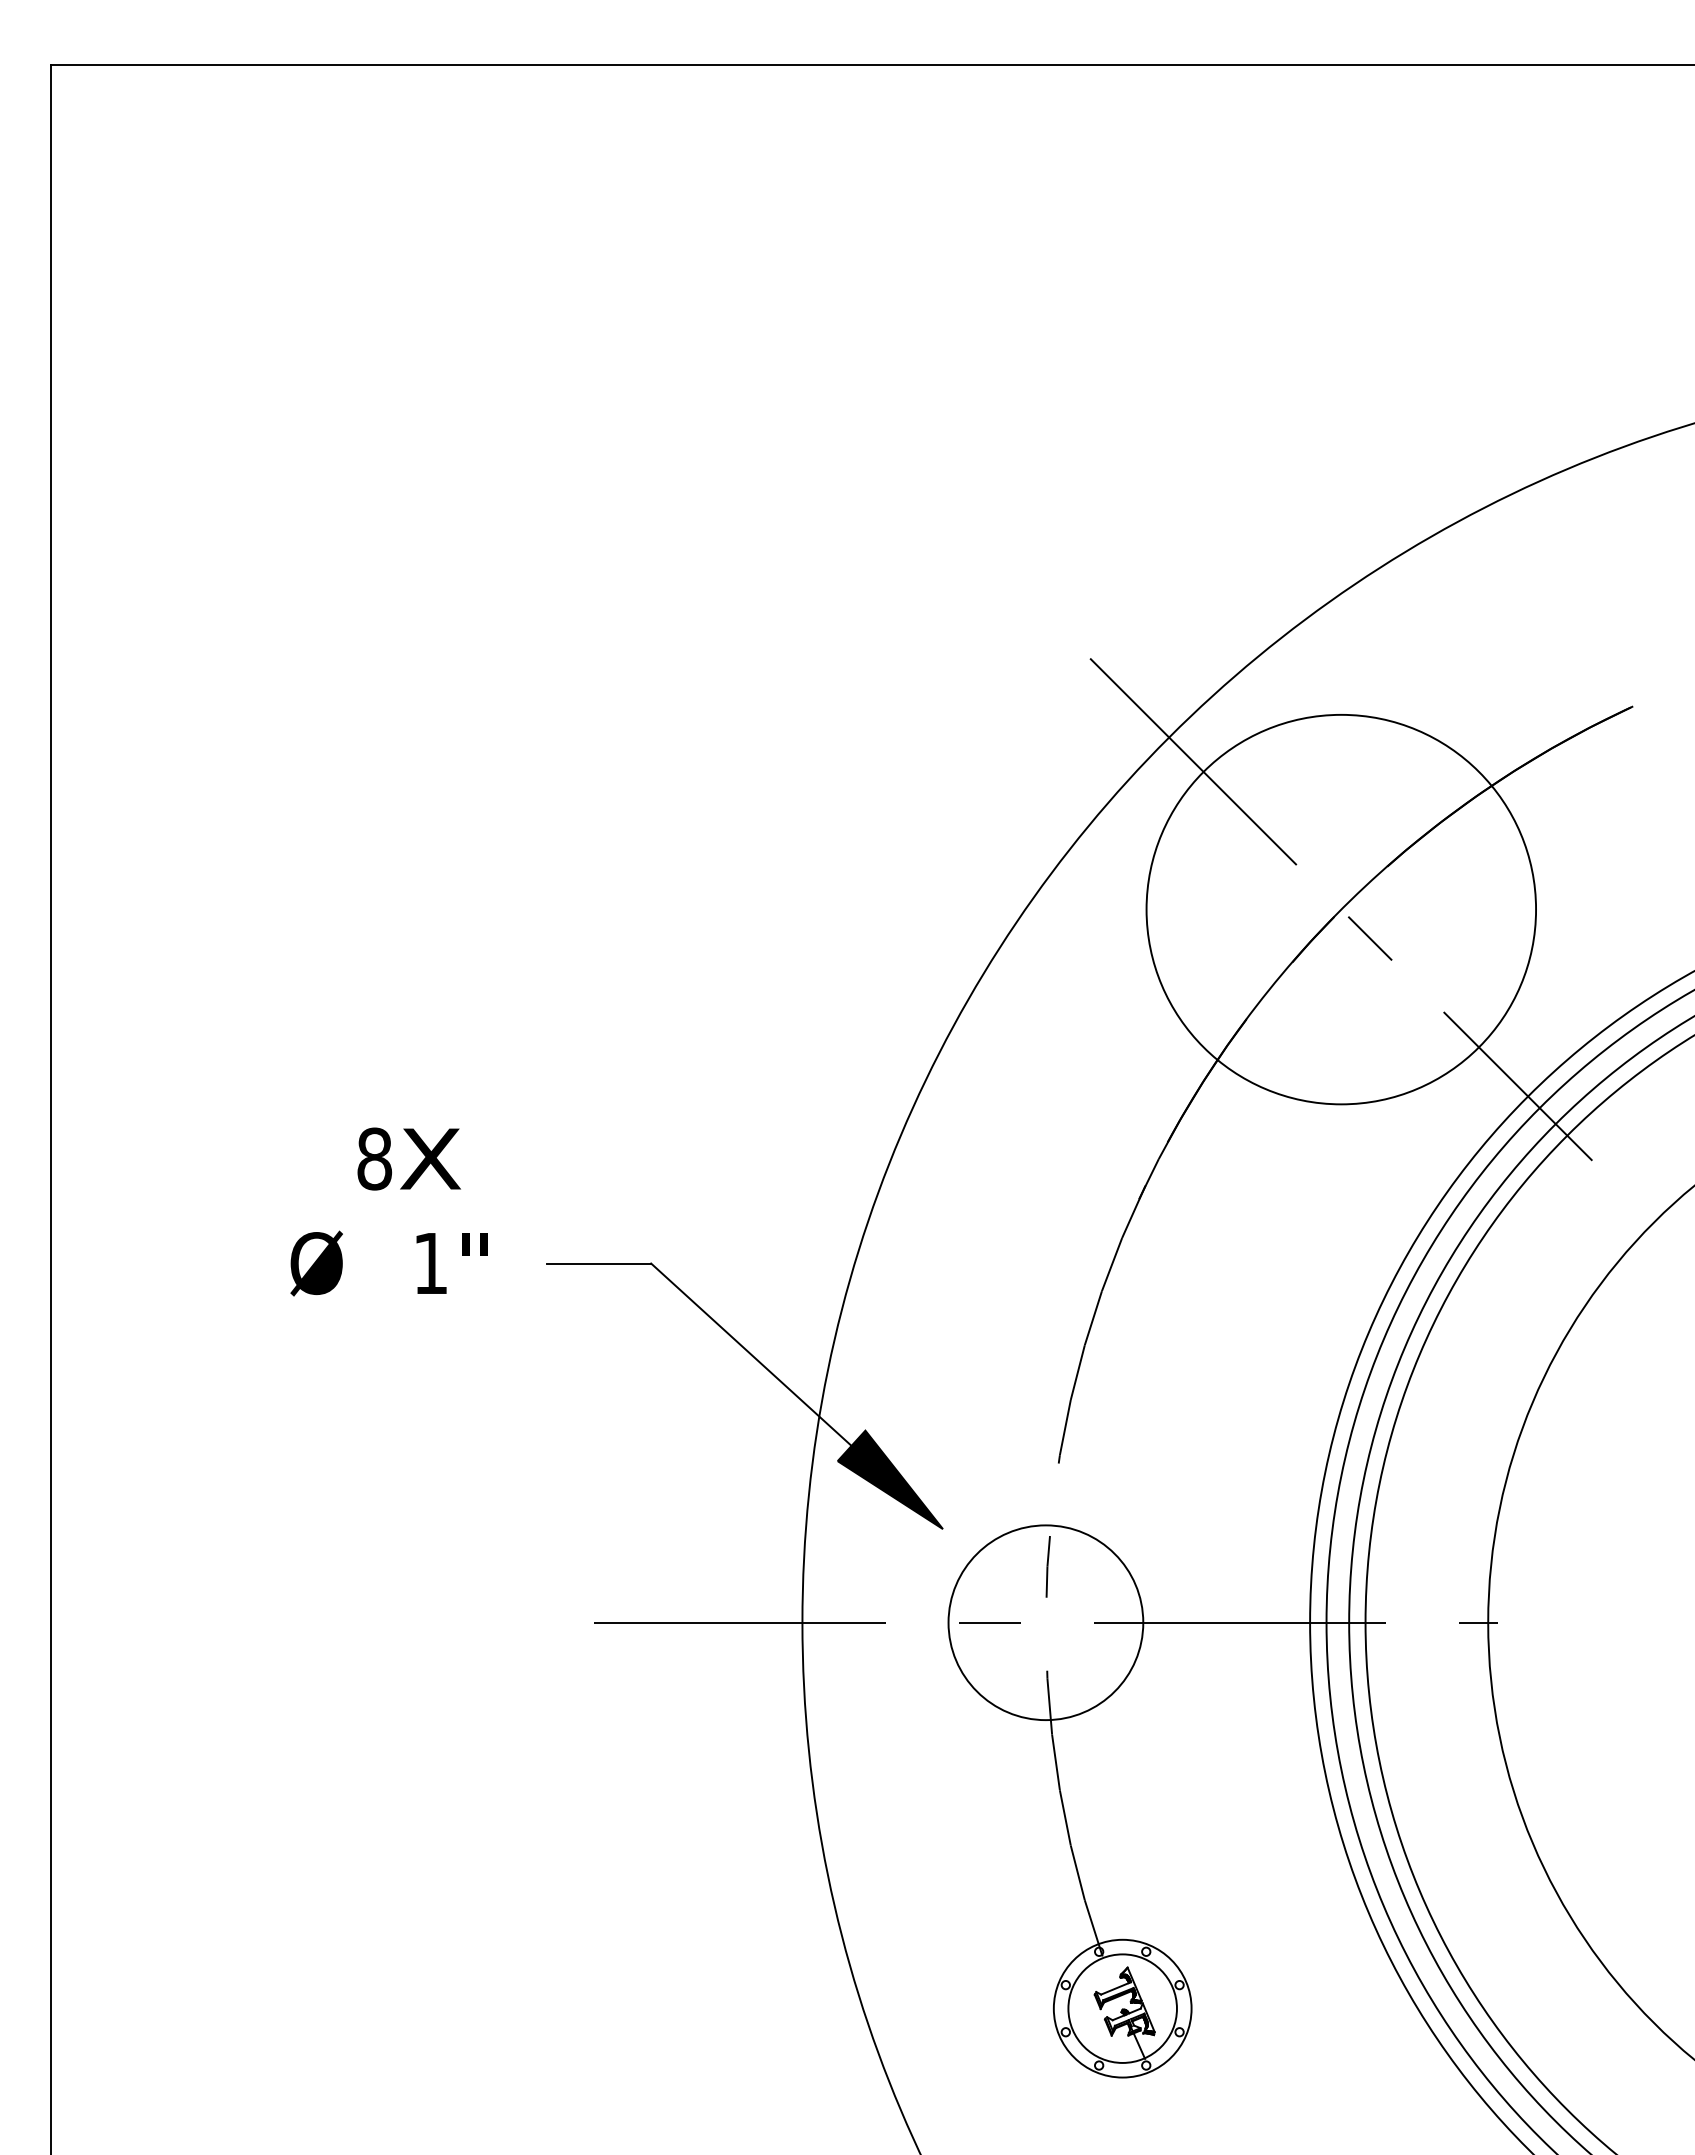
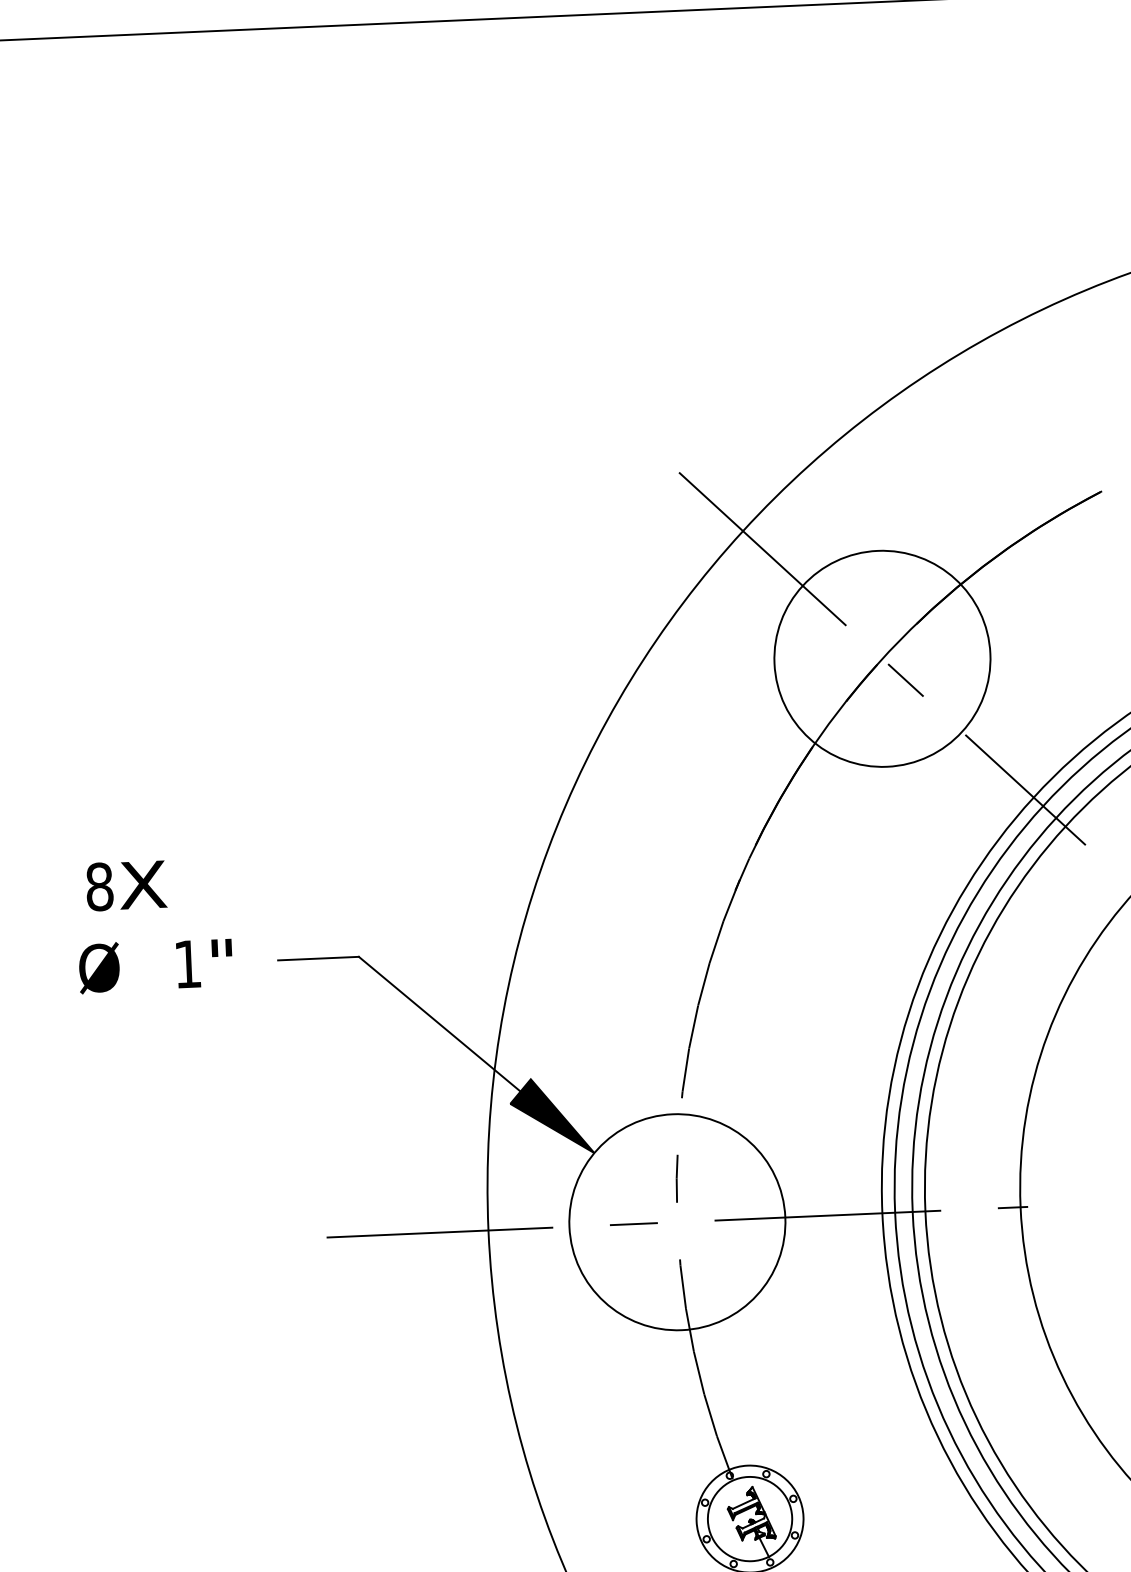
circle: (1341, 909) -> (882, 658), size x0.71
text: (408, 1158) -> (125, 885), moved
circle: (1045, 1622) -> (677, 1222), size x1.43

